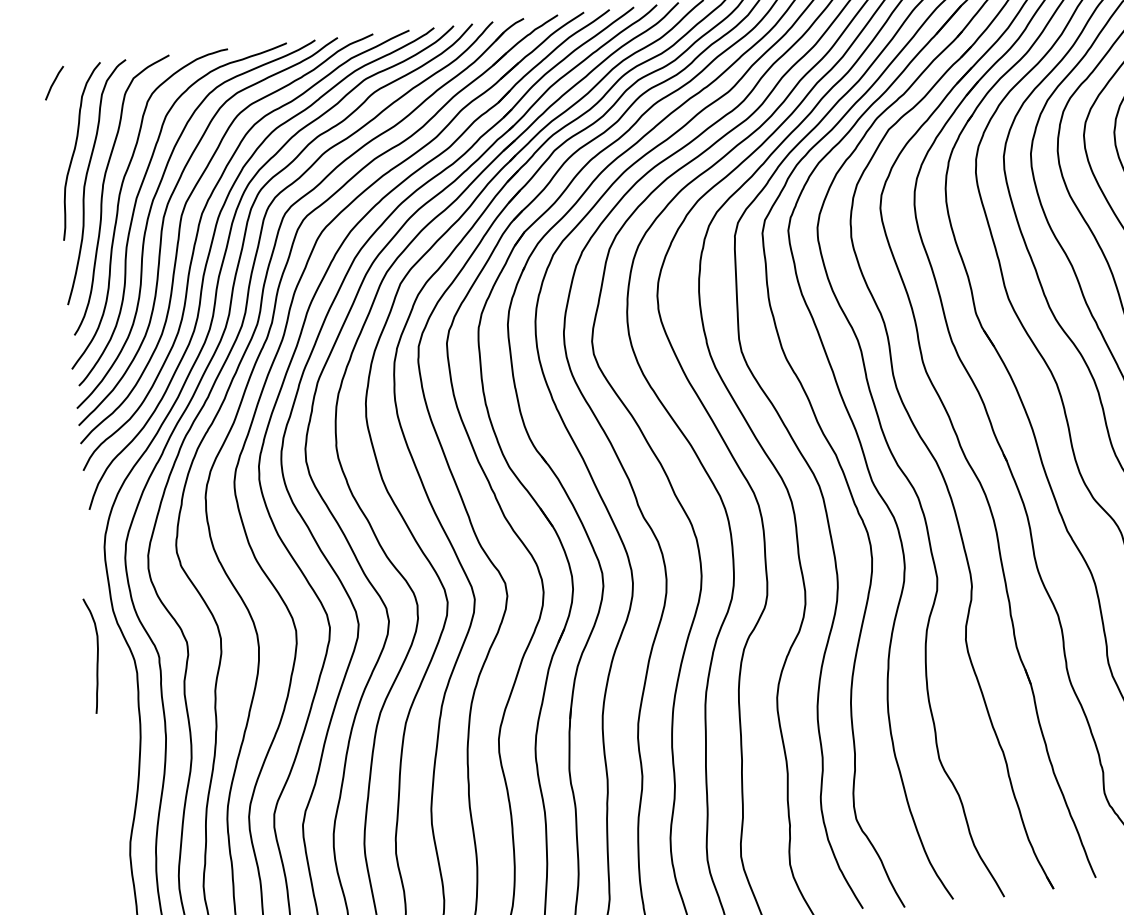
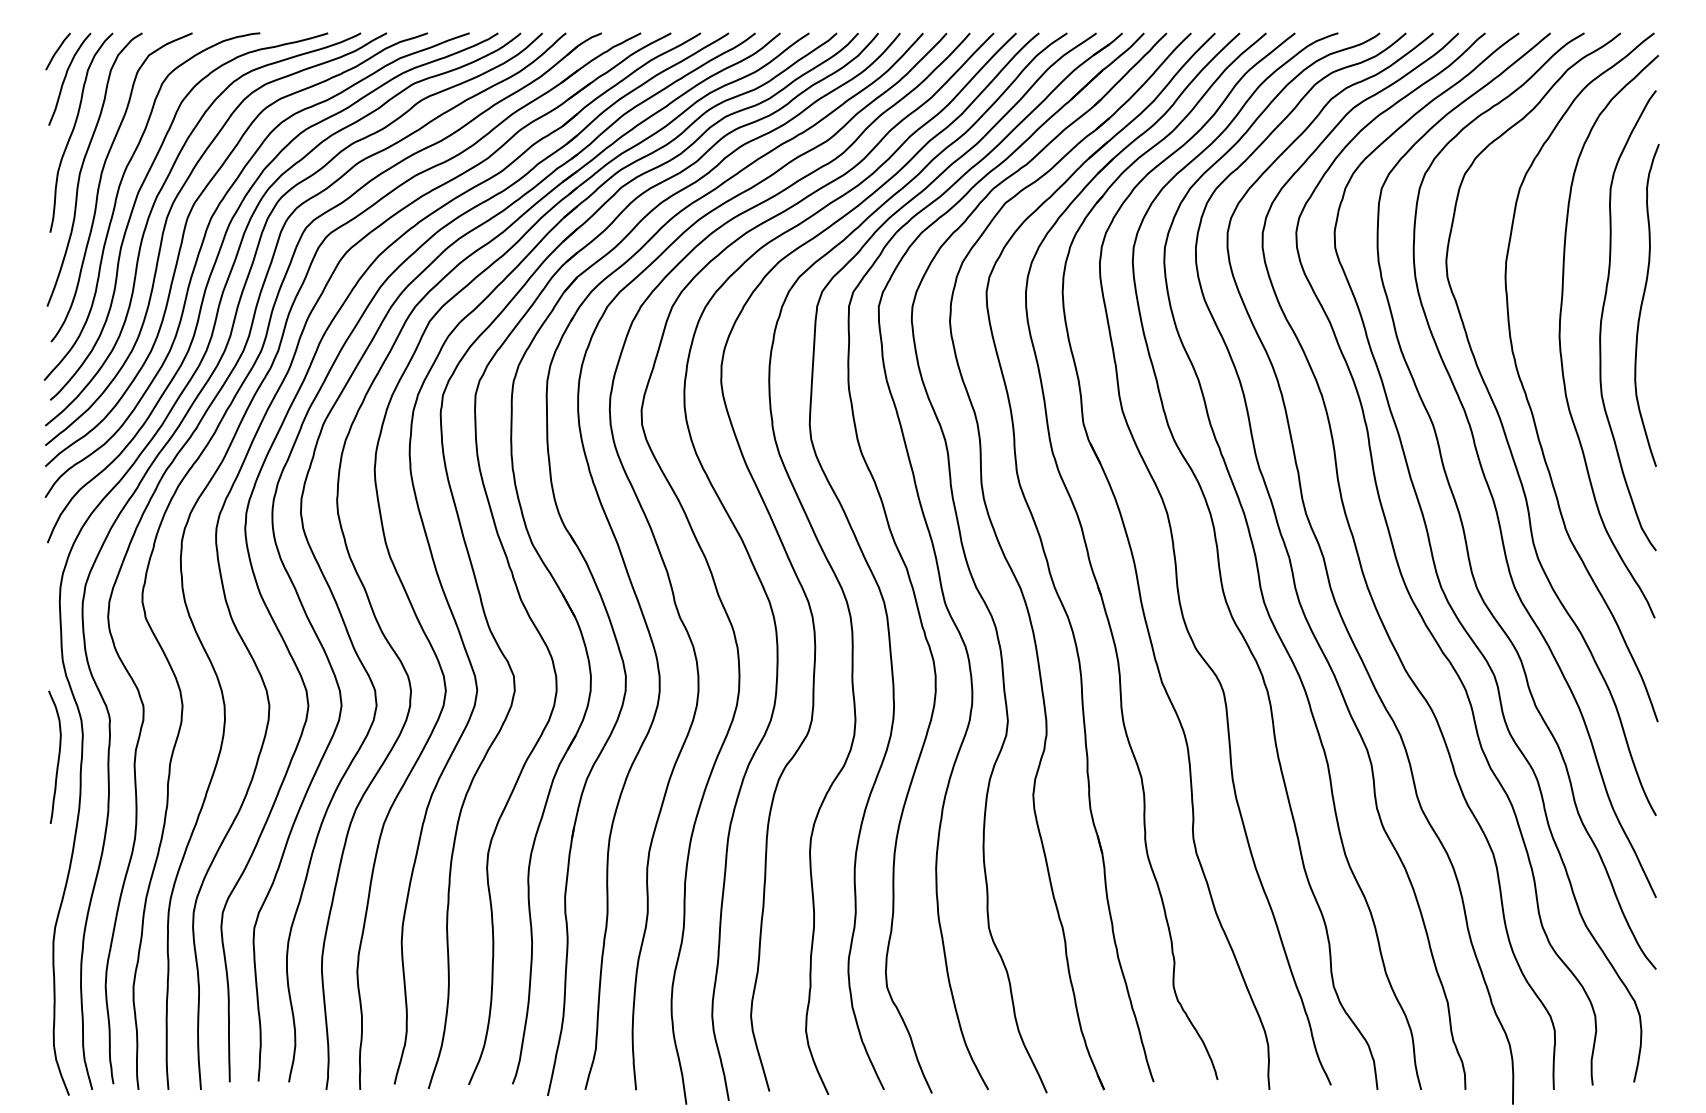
curve: (64, 104) -> (66, 77), added
curve: (97, 654) -> (58, 756), moved

